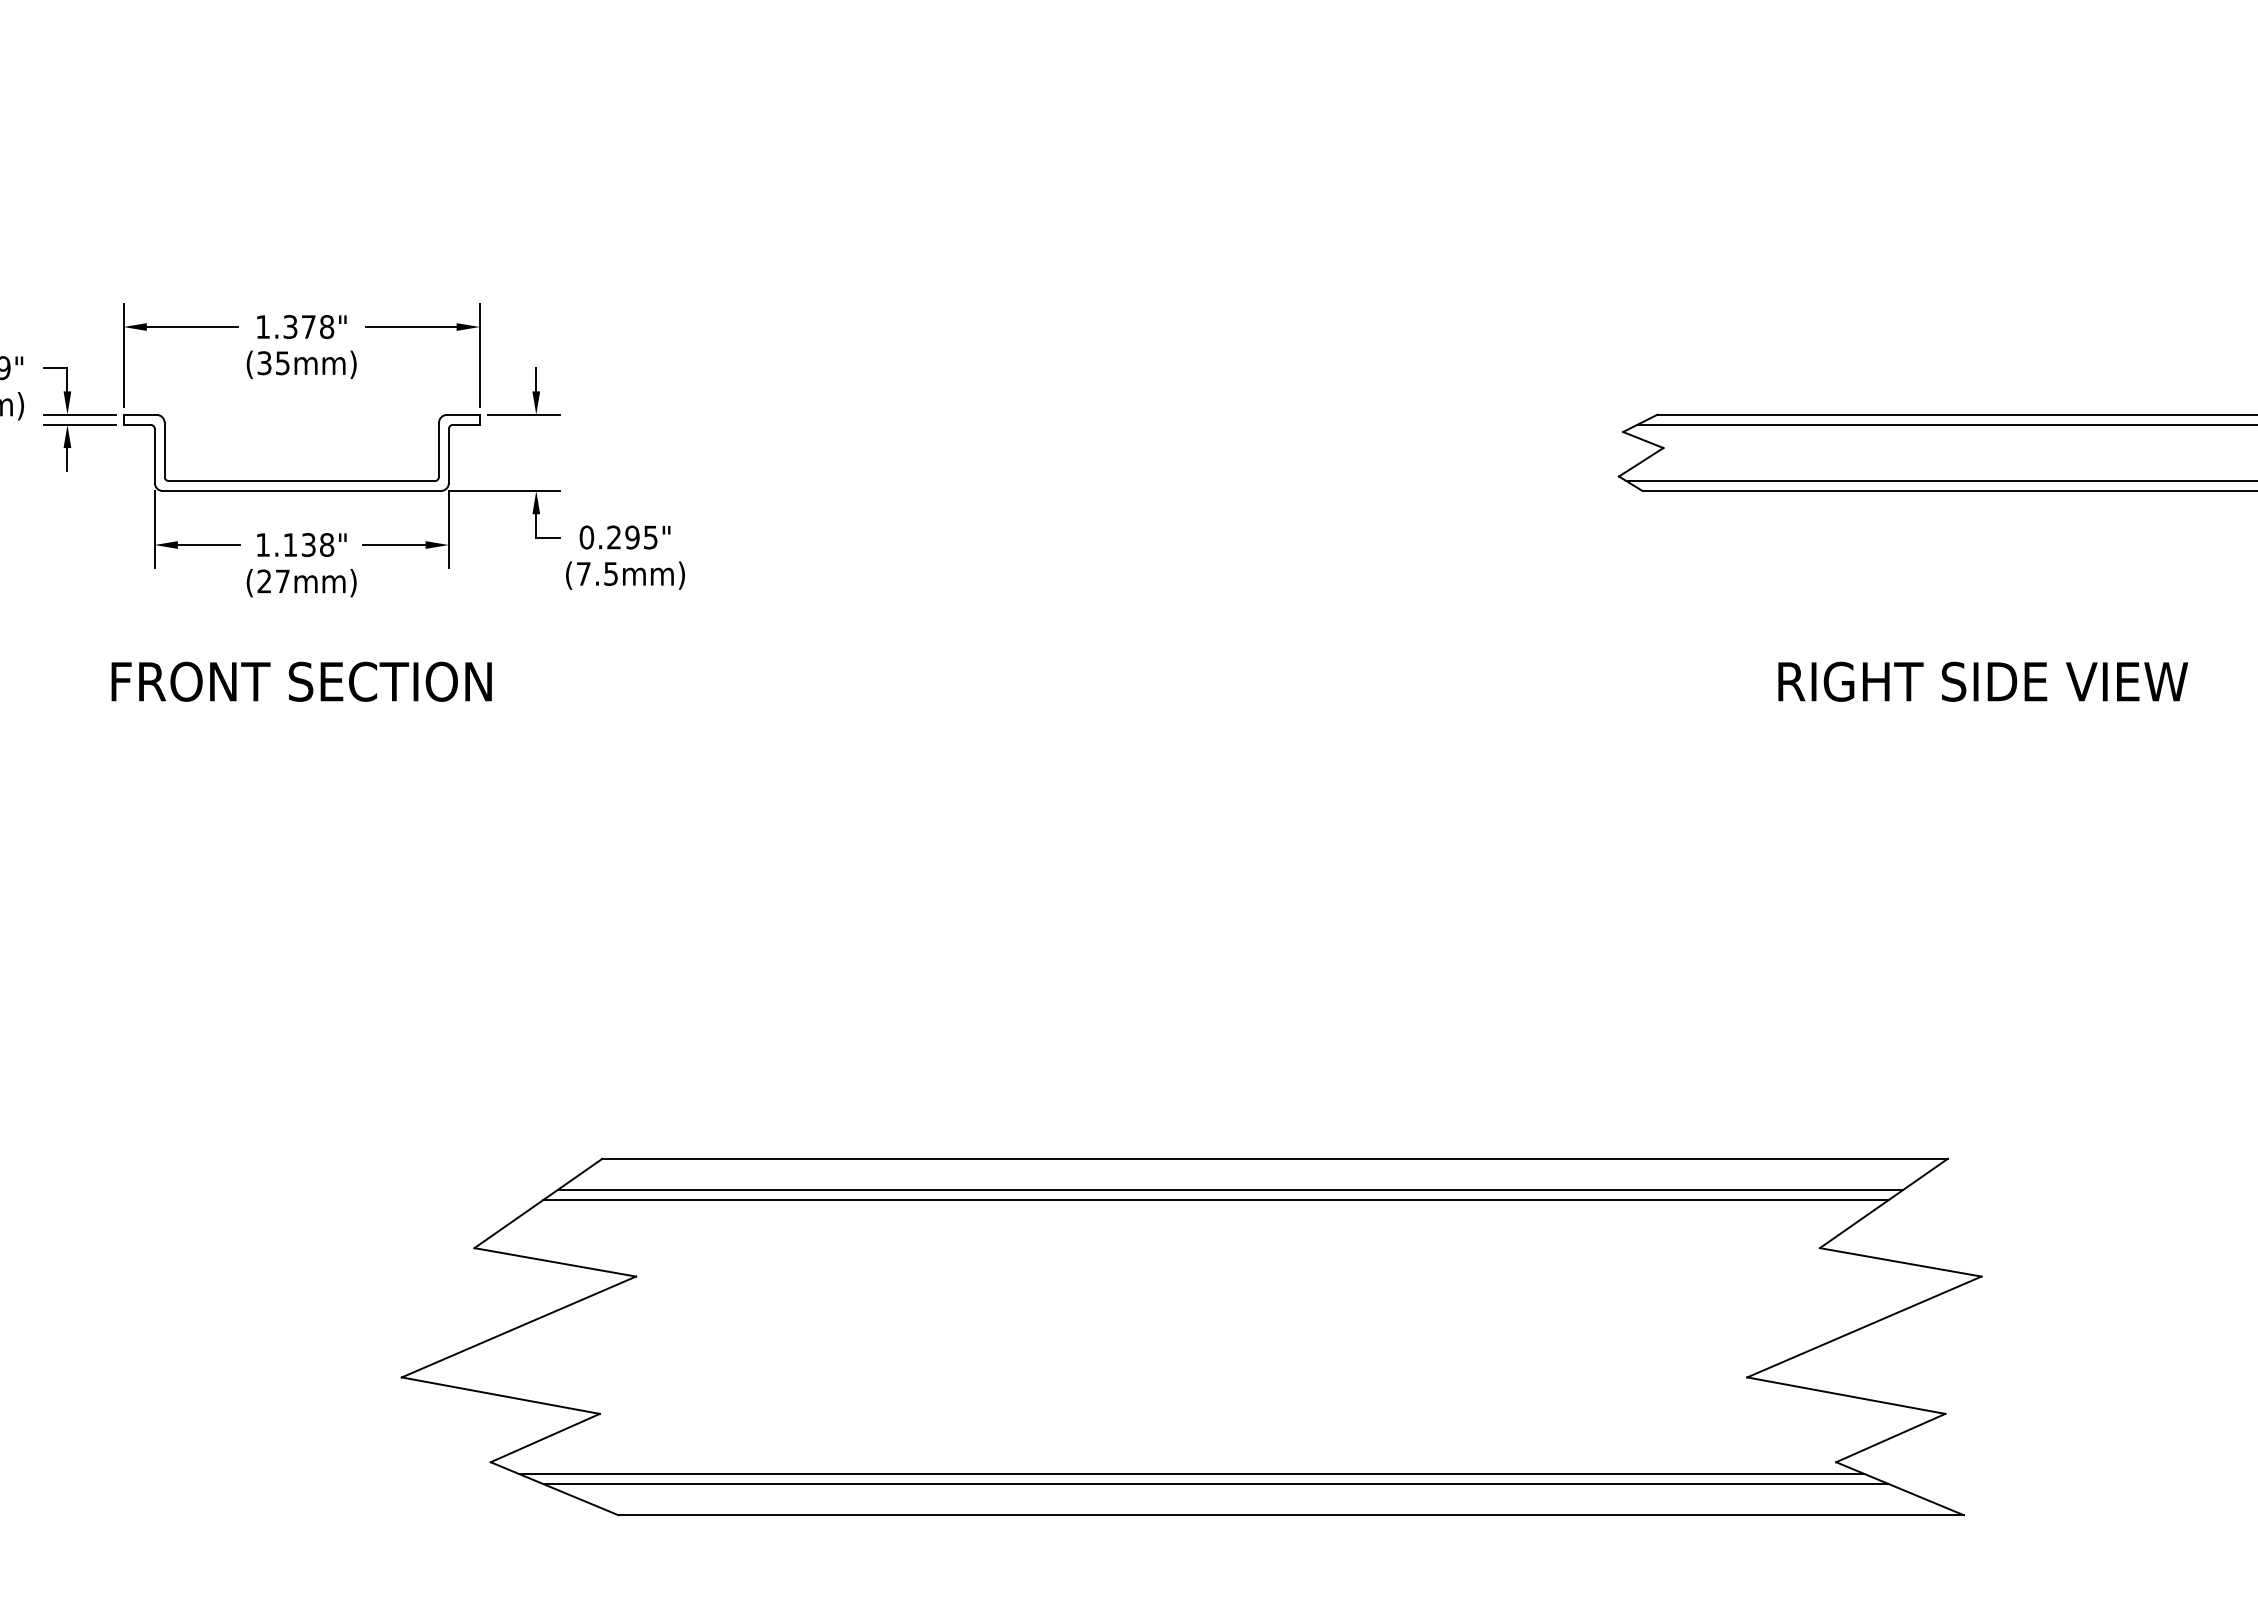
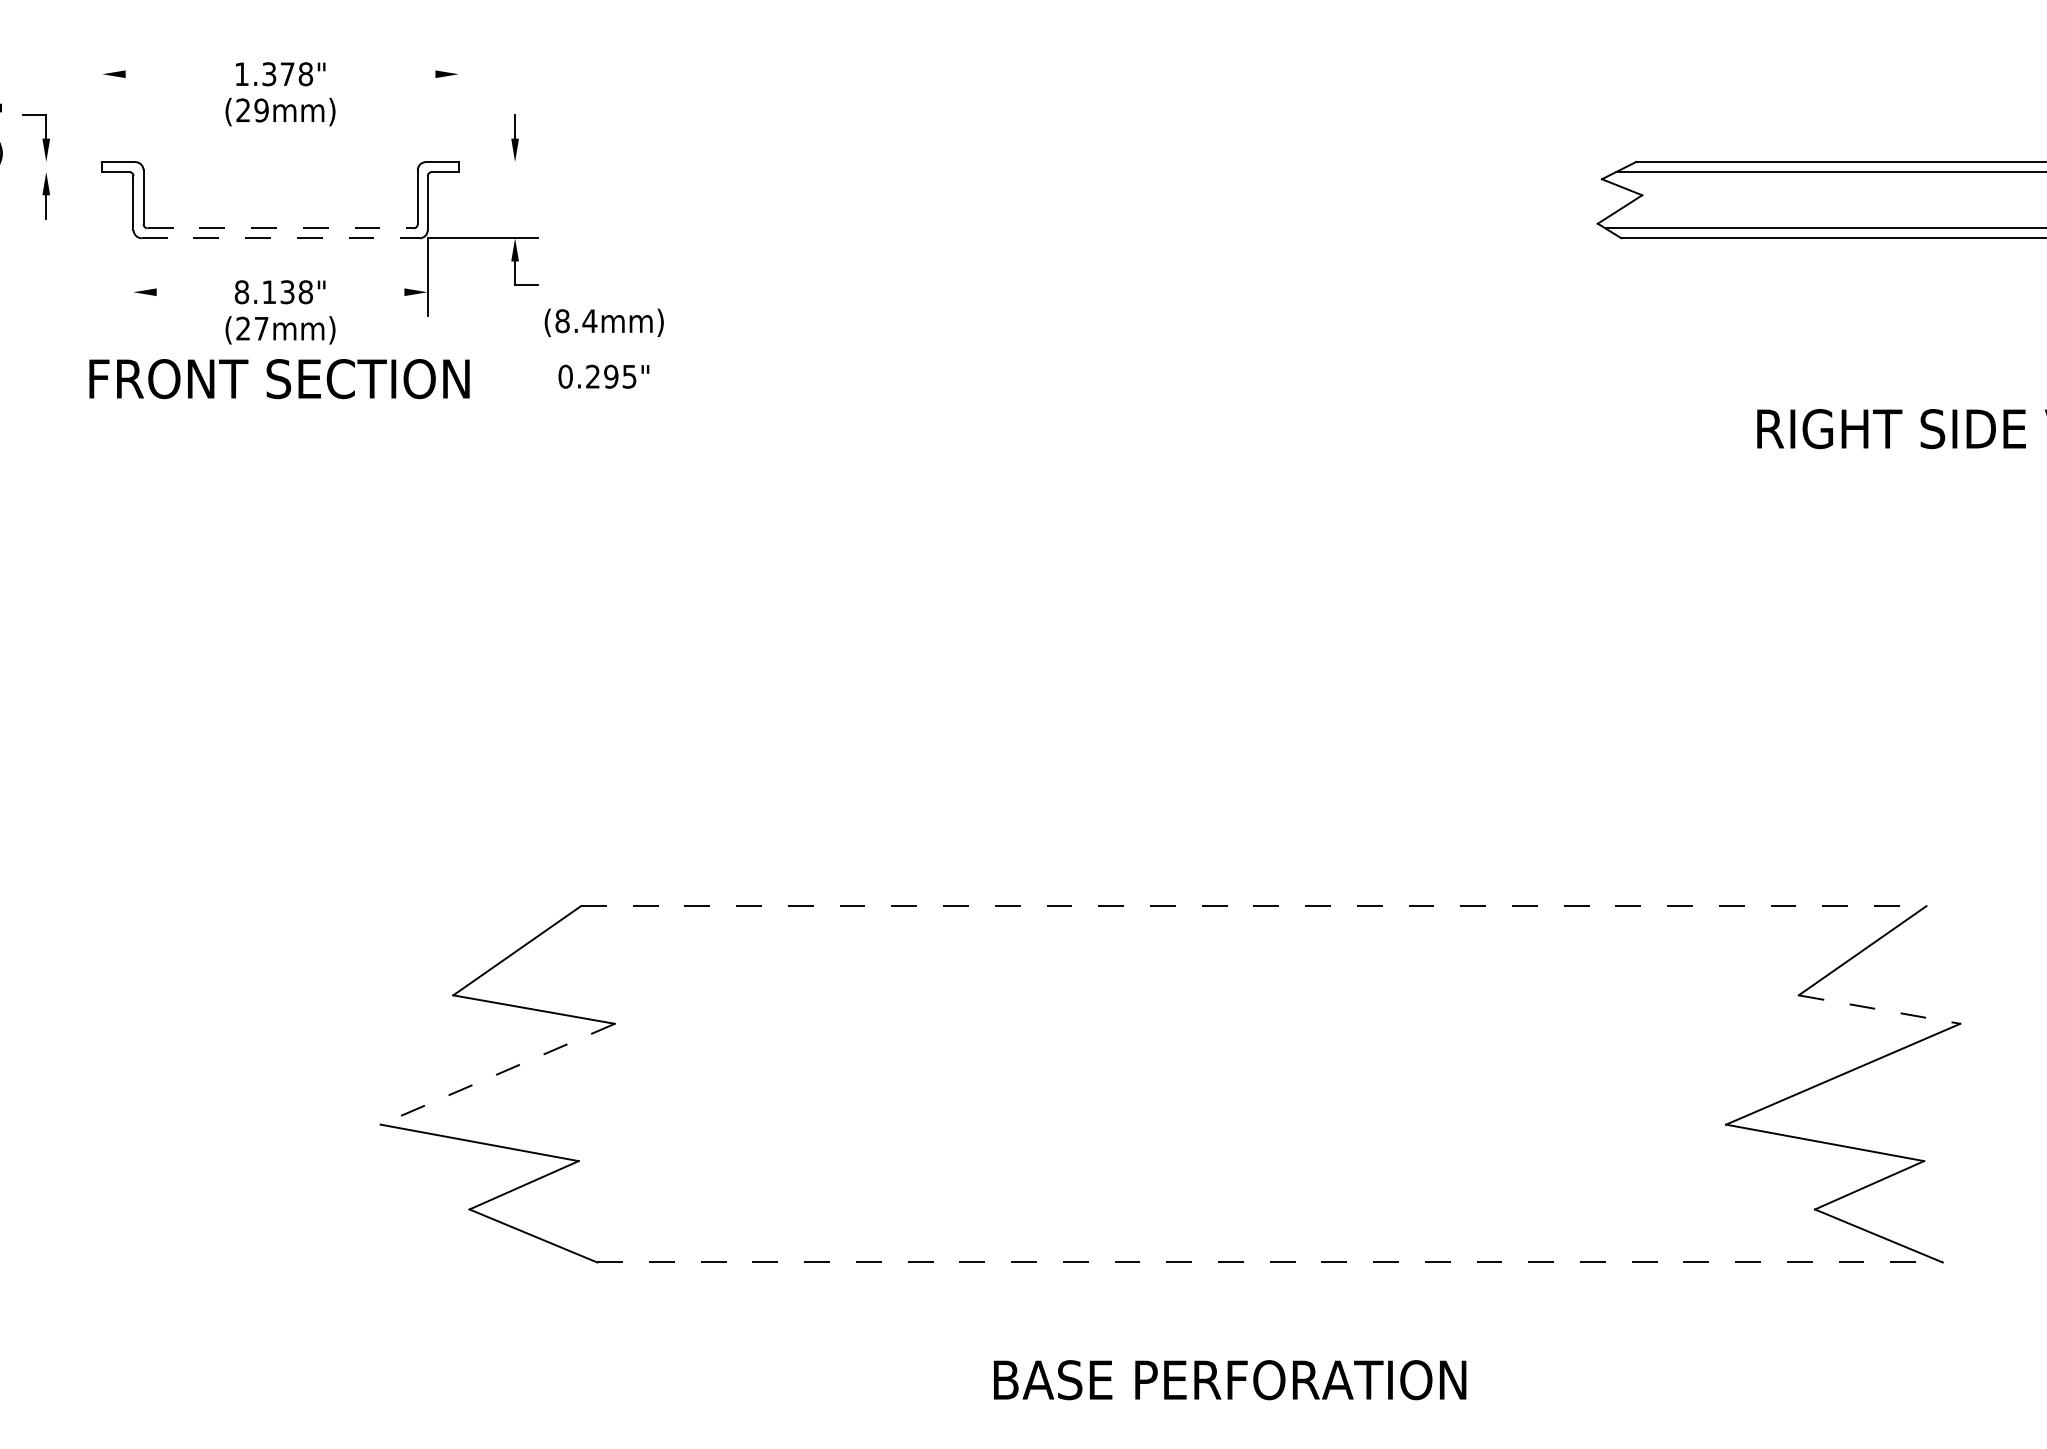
line: (192, 327) -> (171, 74), removed
line: (410, 327) -> (389, 74), removed
line: (123, 354) -> (102, 101), removed
line: (479, 354) -> (458, 101), removed
text: (273, 363) -> (252, 110), (35mm) -> (29mm)
line: (79, 414) -> (58, 161), removed
line: (523, 414) -> (502, 161), removed
line: (79, 424) -> (58, 171), removed
line: (302, 480) -> (281, 227), solid -> dashed
line: (301, 490) -> (280, 237), solid -> dashed
line: (154, 529) -> (133, 276), removed
text: (624, 537) -> (603, 376), moved
text: (263, 544) -> (242, 291), 1.138" -> 8.138"
line: (208, 545) -> (187, 292), removed
line: (394, 545) -> (373, 292), removed
text: (597, 573) -> (576, 320), (7.5mm) -> (8.4mm)
text: (301, 681) -> (279, 378), moved
line: (1274, 1158) -> (1253, 905), solid -> dashed
line: (1230, 1189) -> (1209, 936), removed
line: (1215, 1200) -> (1194, 947), removed
line: (1901, 1262) -> (1880, 1009), solid -> dashed
line: (518, 1327) -> (497, 1074), solid -> dashed
line: (1191, 1474) -> (1170, 1221), removed
line: (1215, 1484) -> (1194, 1231), removed
line: (1291, 1515) -> (1270, 1262), solid -> dashed

